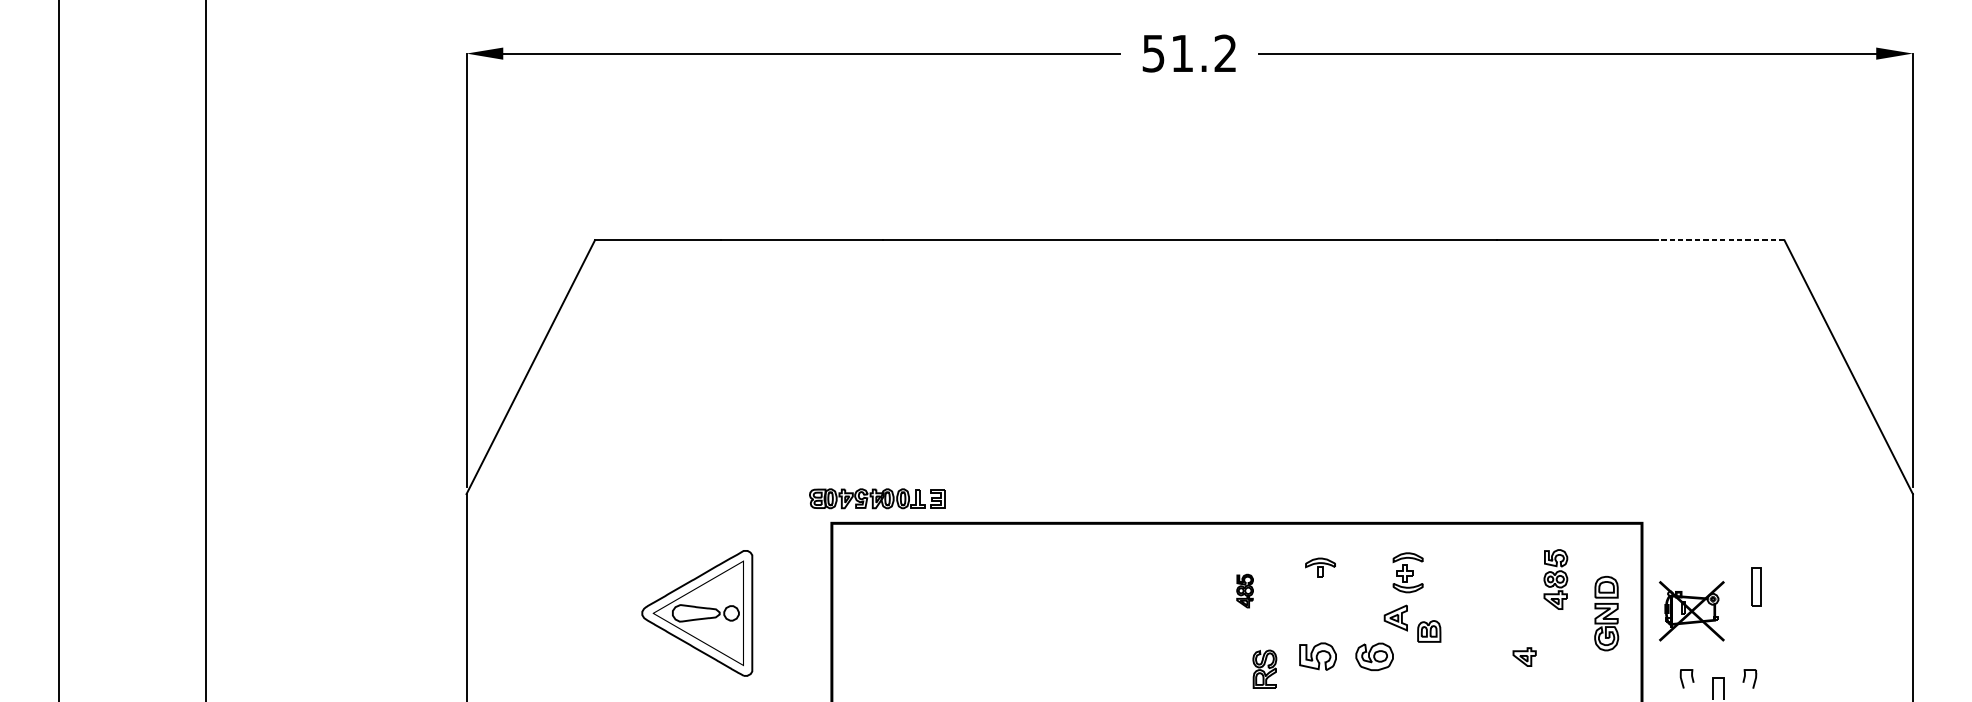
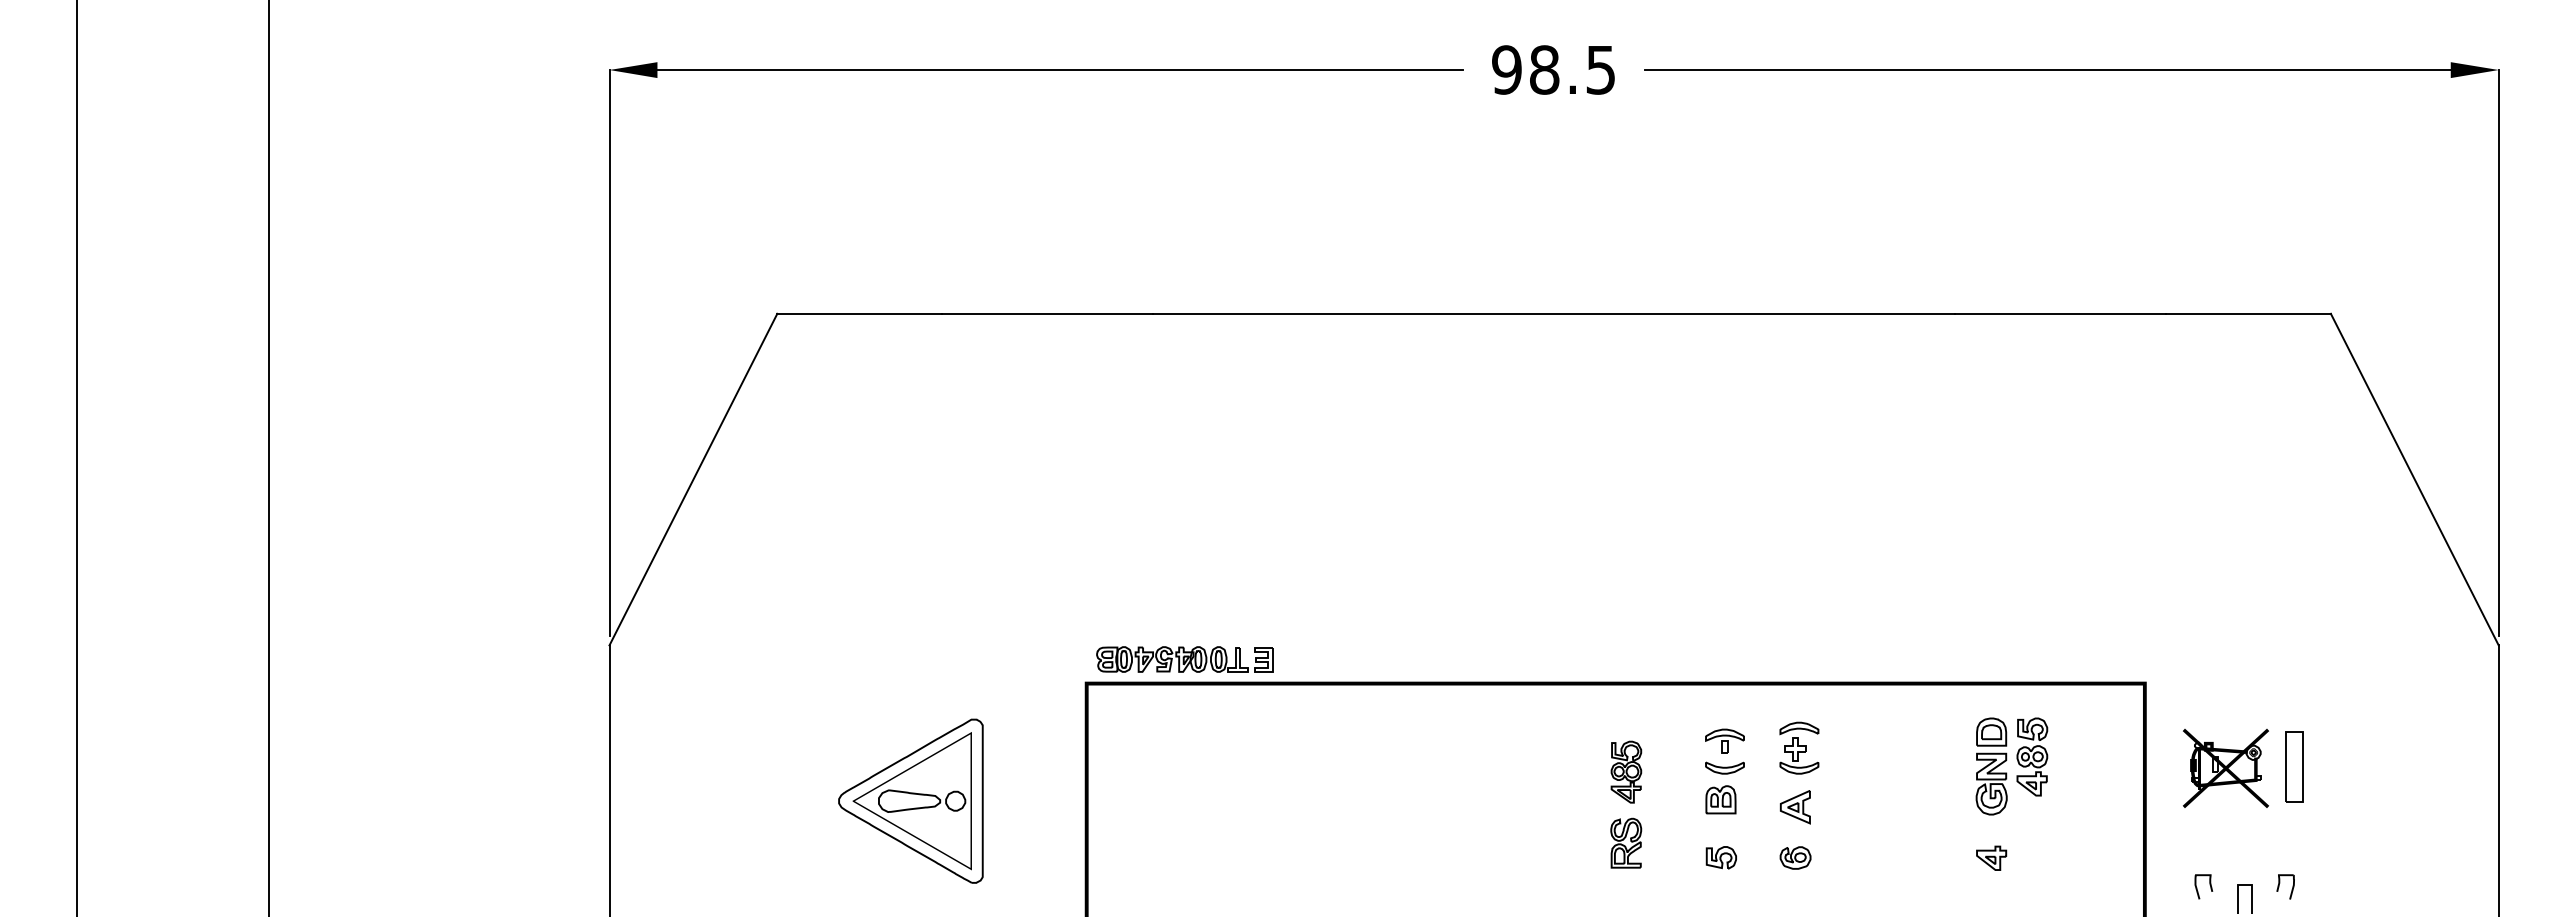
text: (1189, 53) -> (1553, 69), 51.2 -> 98.5
line: (1720, 239) -> (2247, 313), dashed -> solid
part: (876, 498) -> (1184, 659), moved
part: (1408, 572) -> (1799, 747), moved
part: (1756, 586) -> (2294, 766), size x1.43
part: (1320, 587) -> (1724, 767), added
part: (1245, 590) -> (1626, 771), size x1.43
part: (1691, 611) -> (2225, 768), moved
part: (1606, 613) -> (1991, 766), moved
part: (1395, 618) -> (1794, 807), moved
part: (1428, 631) -> (1720, 799), moved
part: (1317, 656) -> (1720, 857), size x0.62
part: (1374, 656) -> (1795, 857), size x0.62
part: (1265, 668) -> (1626, 842), moved

